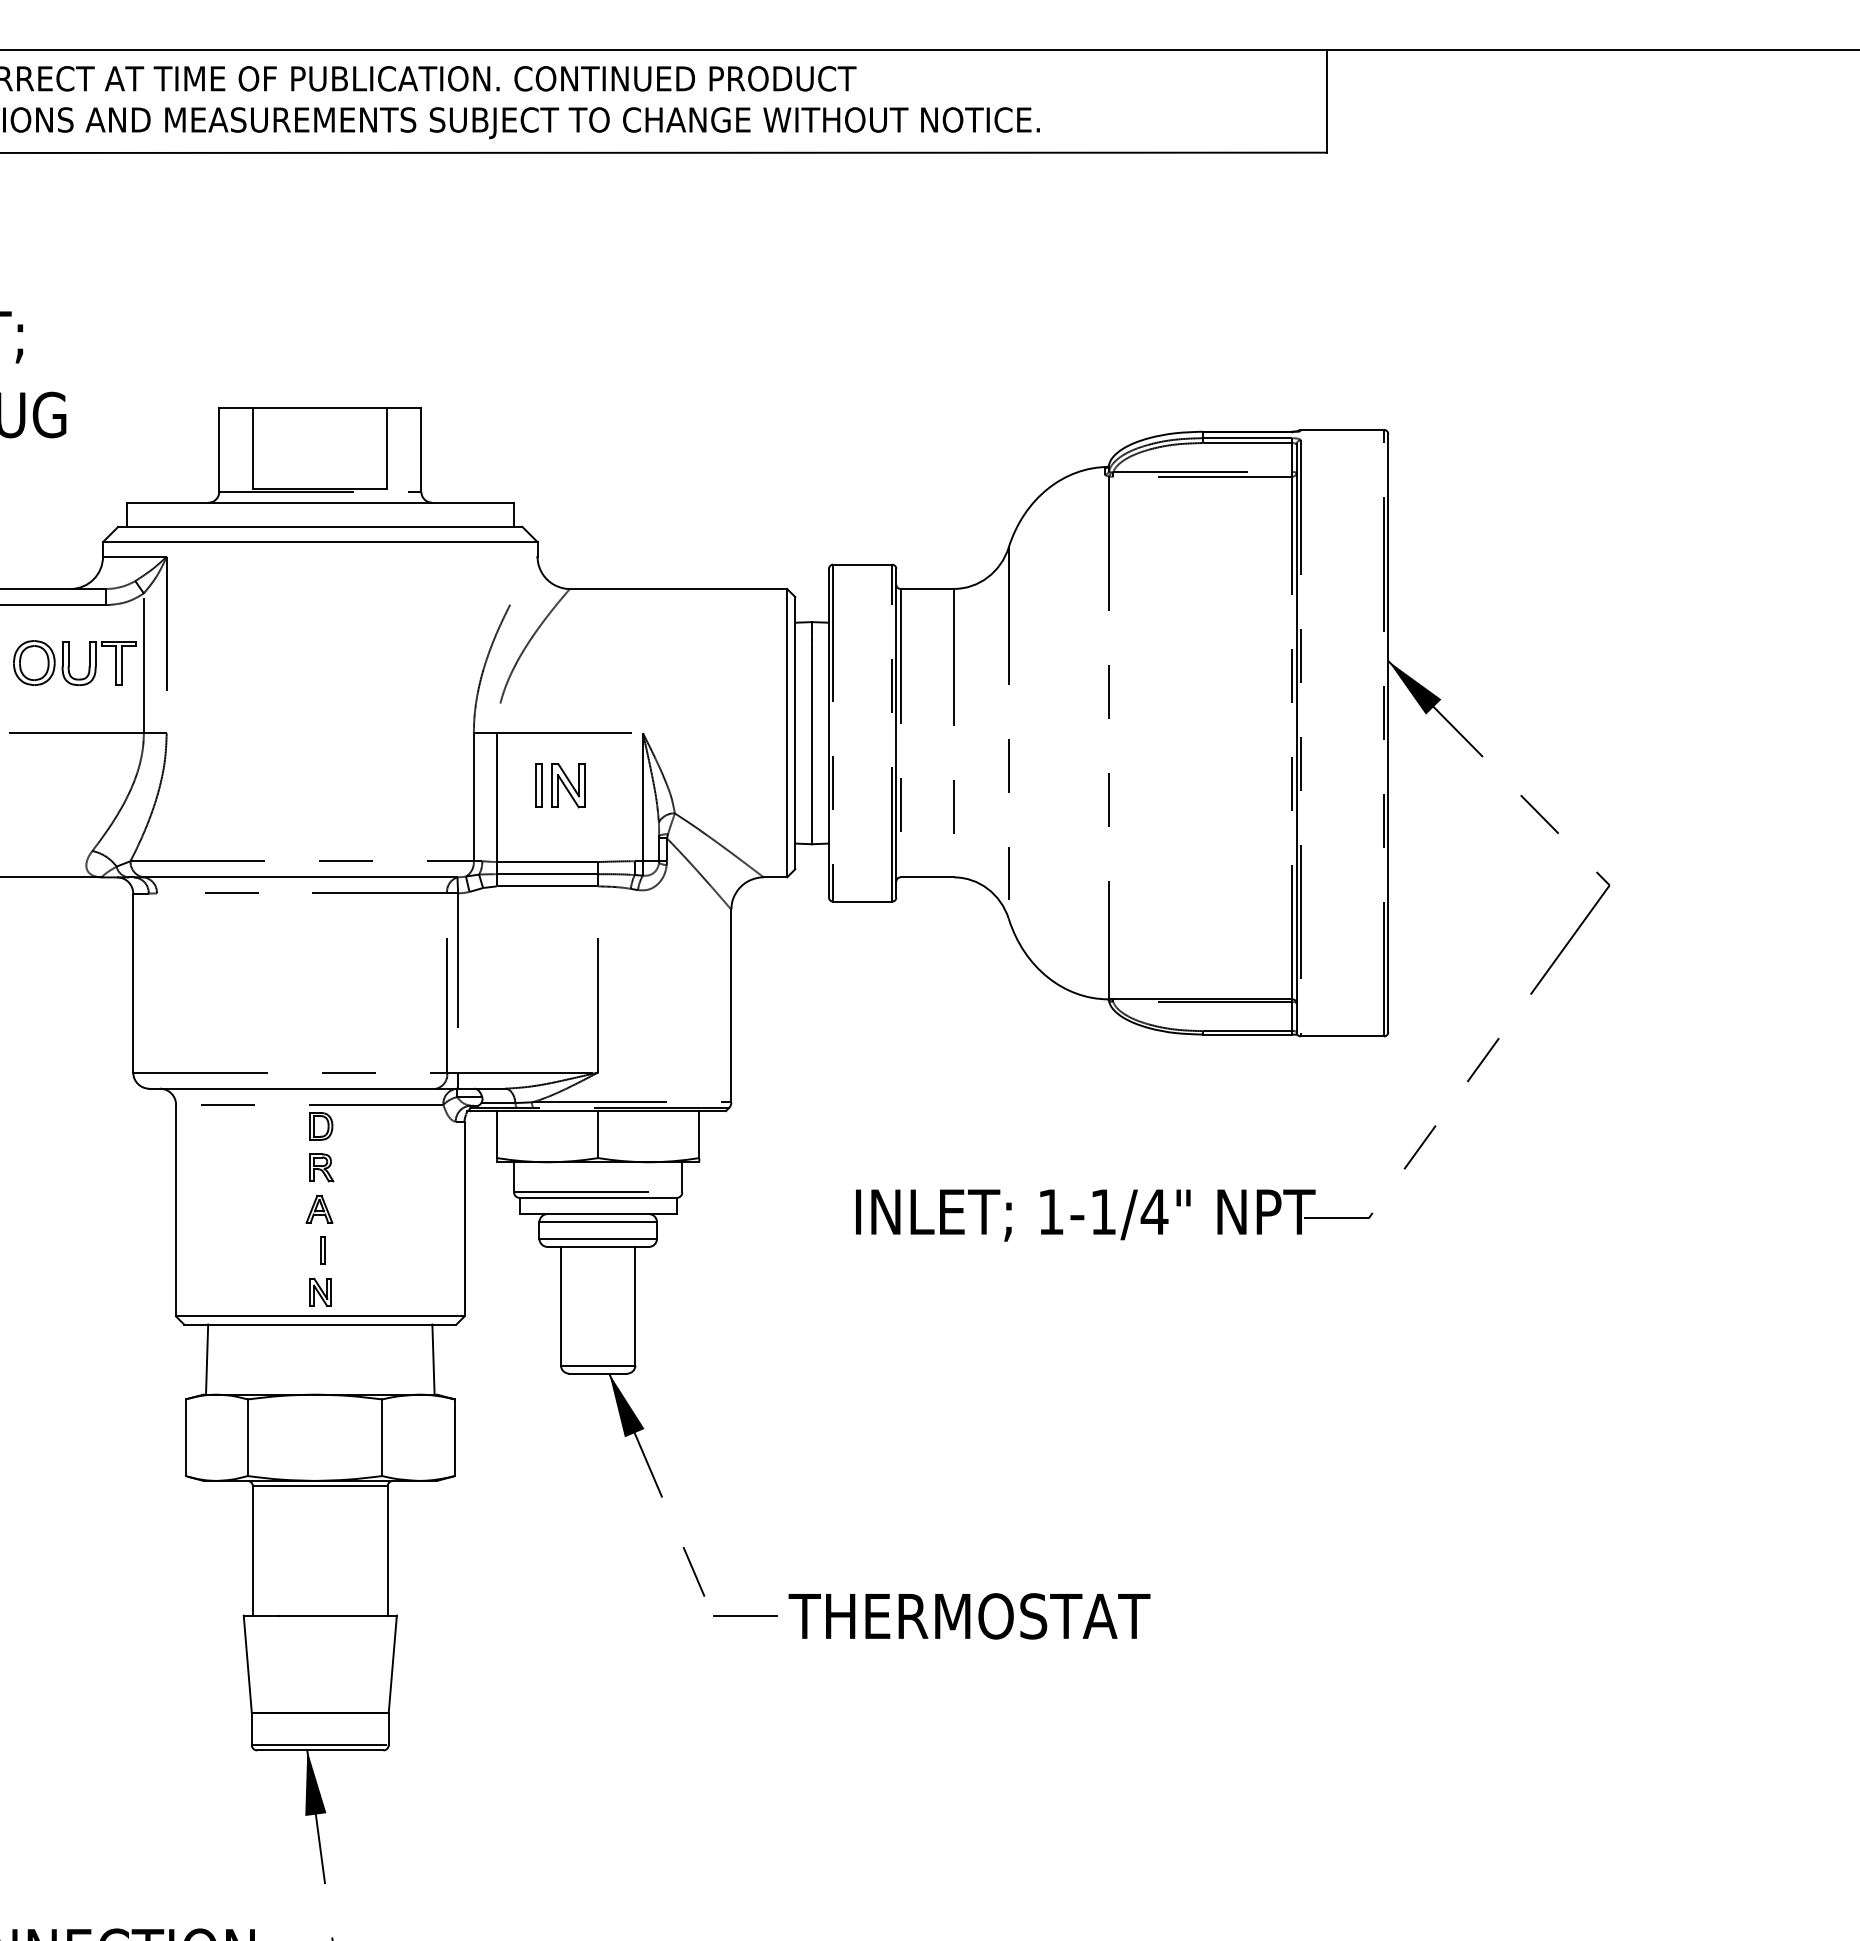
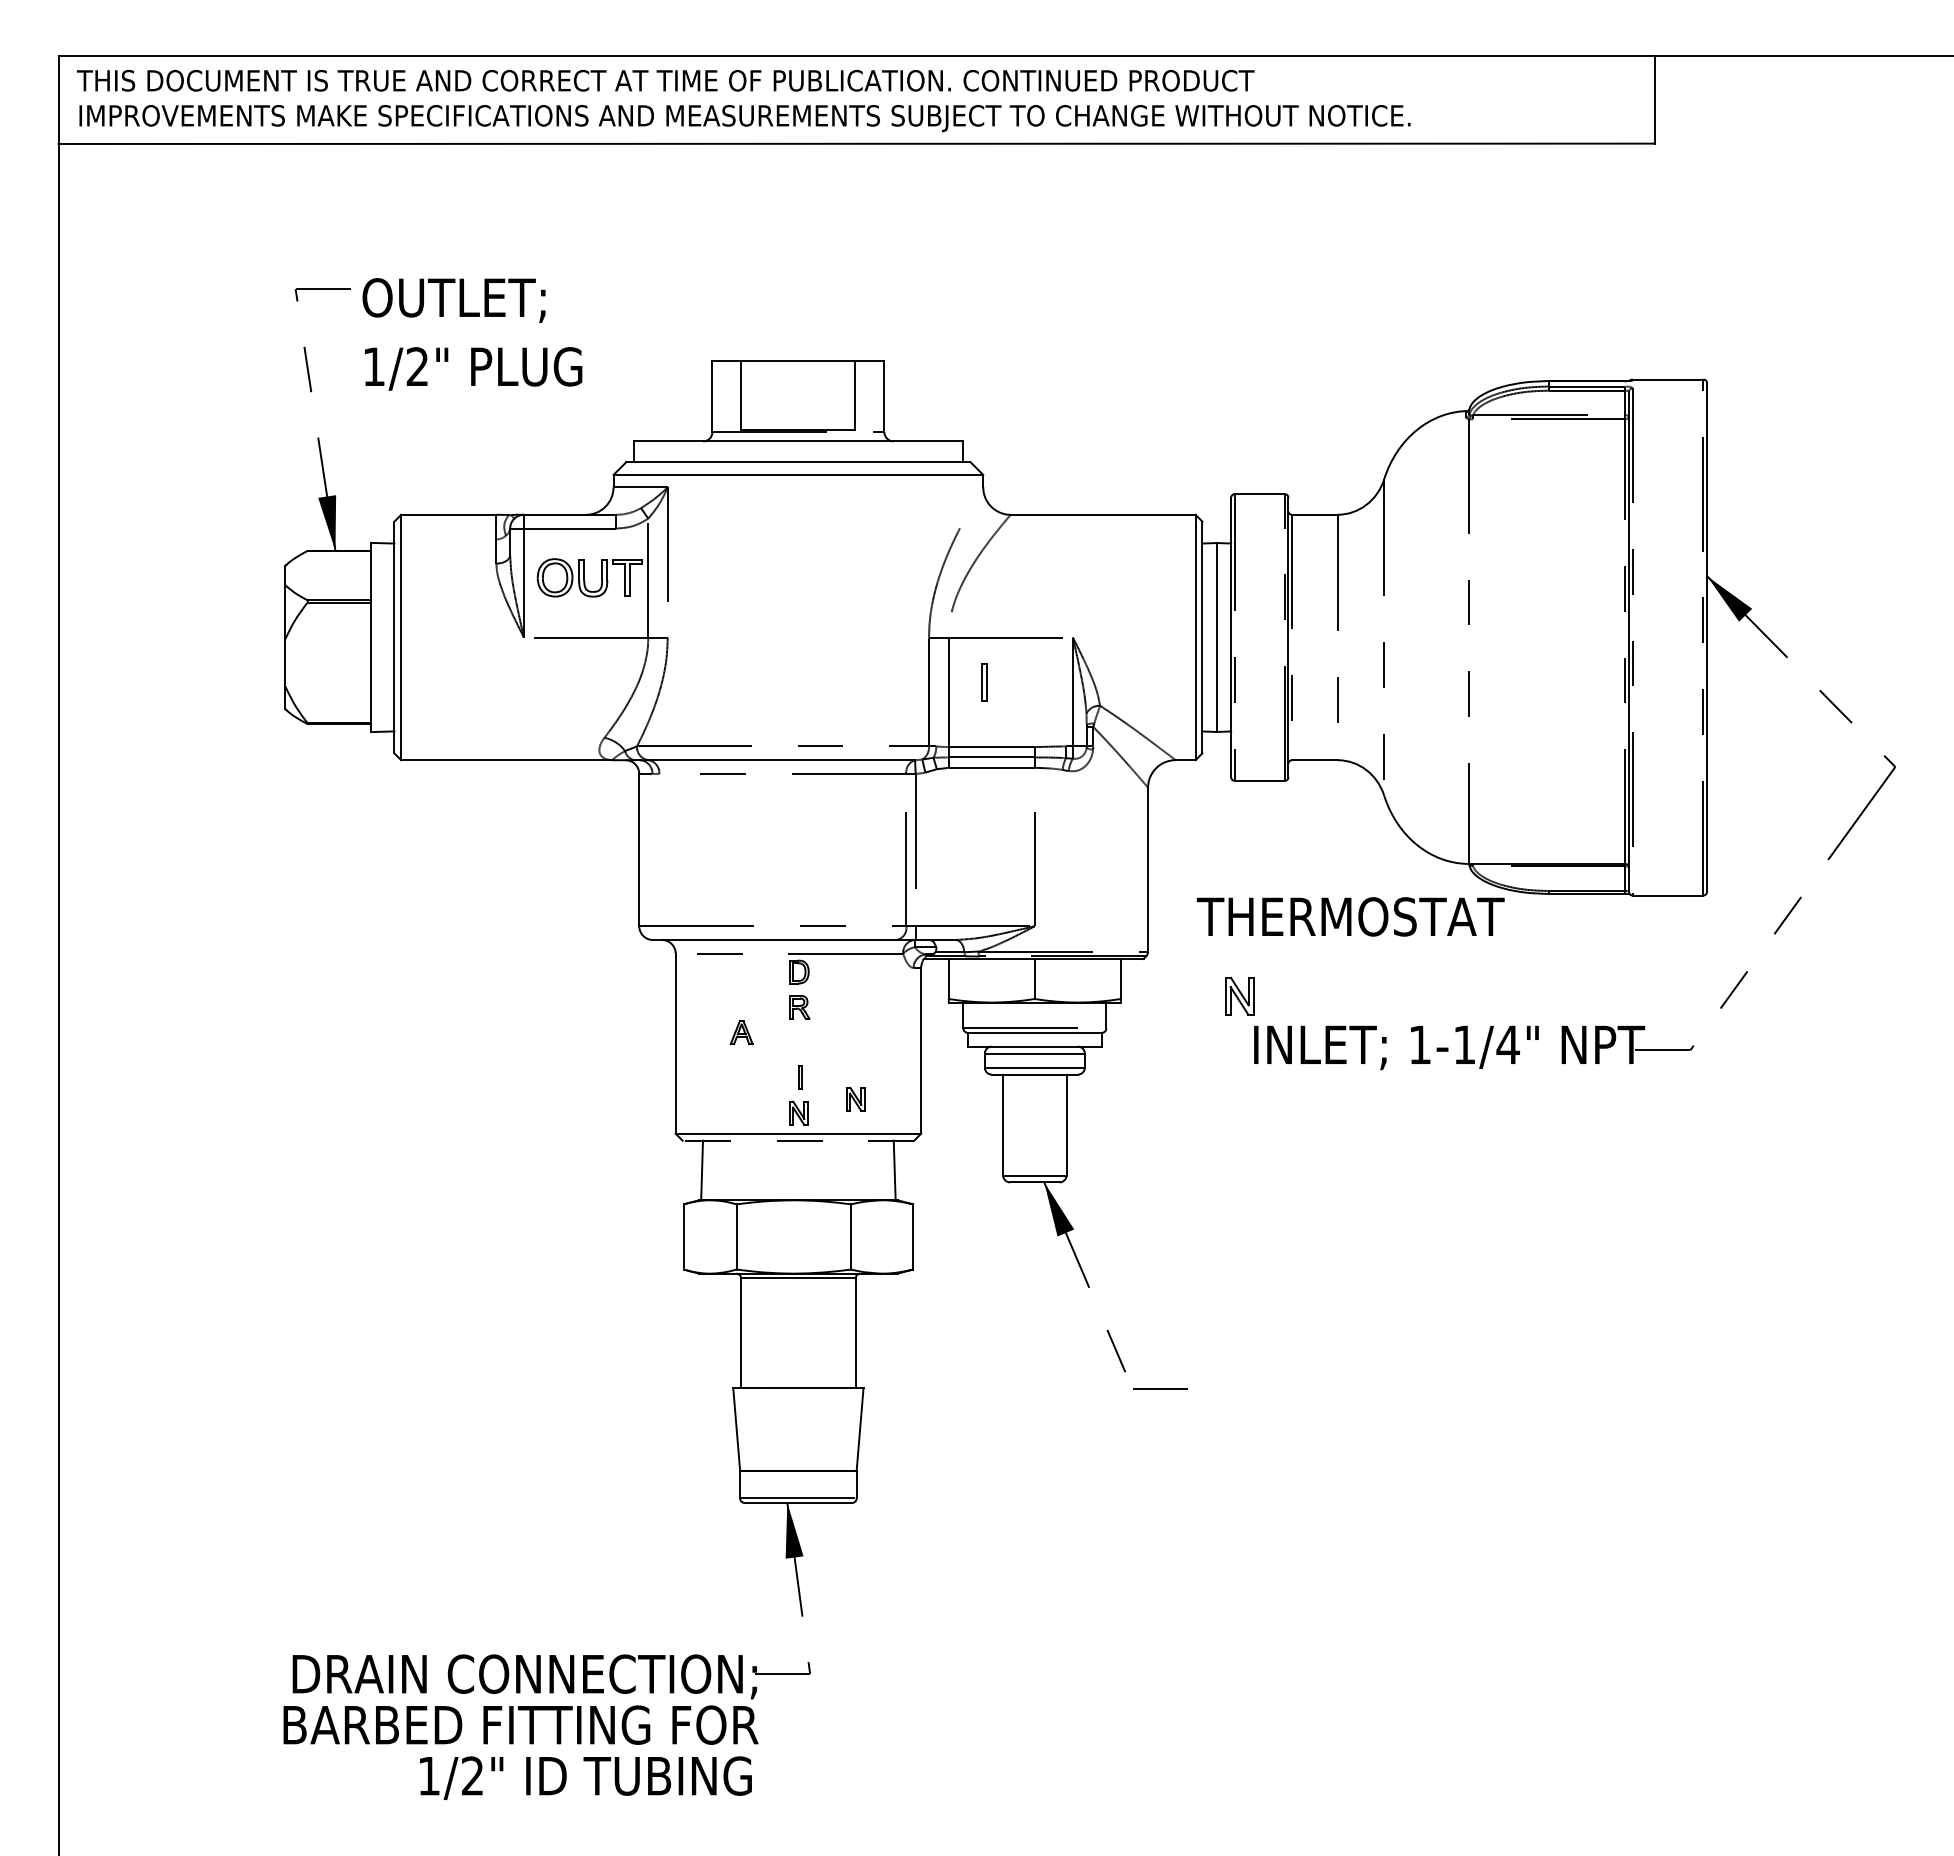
part: (568, 784) -> (1239, 995), moved
part: (319, 1209) -> (741, 1032), moved
part: (387, 1275) -> (855, 1098), added
line: (320, 1324) -> (798, 1140), solid -> dashed
text: (969, 1615) -> (1350, 916), moved

